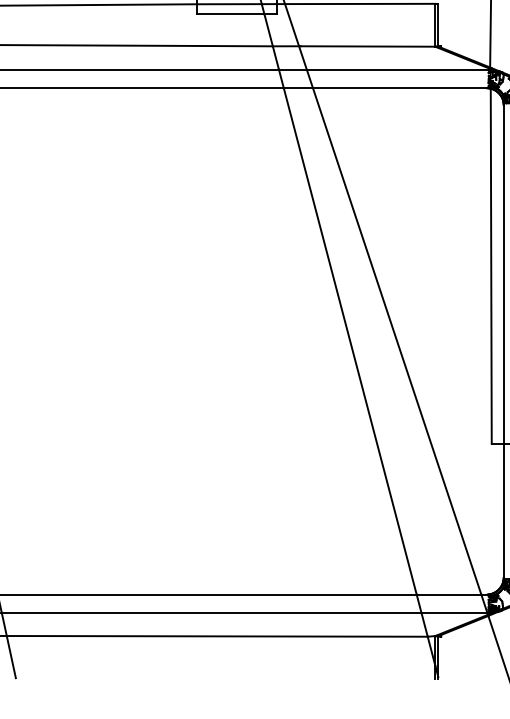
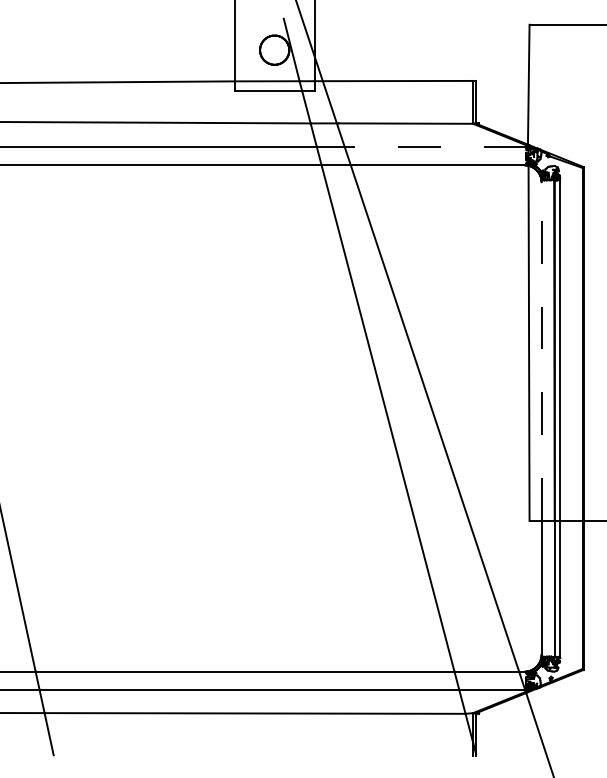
line: (383, 69) -> (421, 146), solid -> dashed
line: (503, 274) -> (541, 351), solid -> dashed

